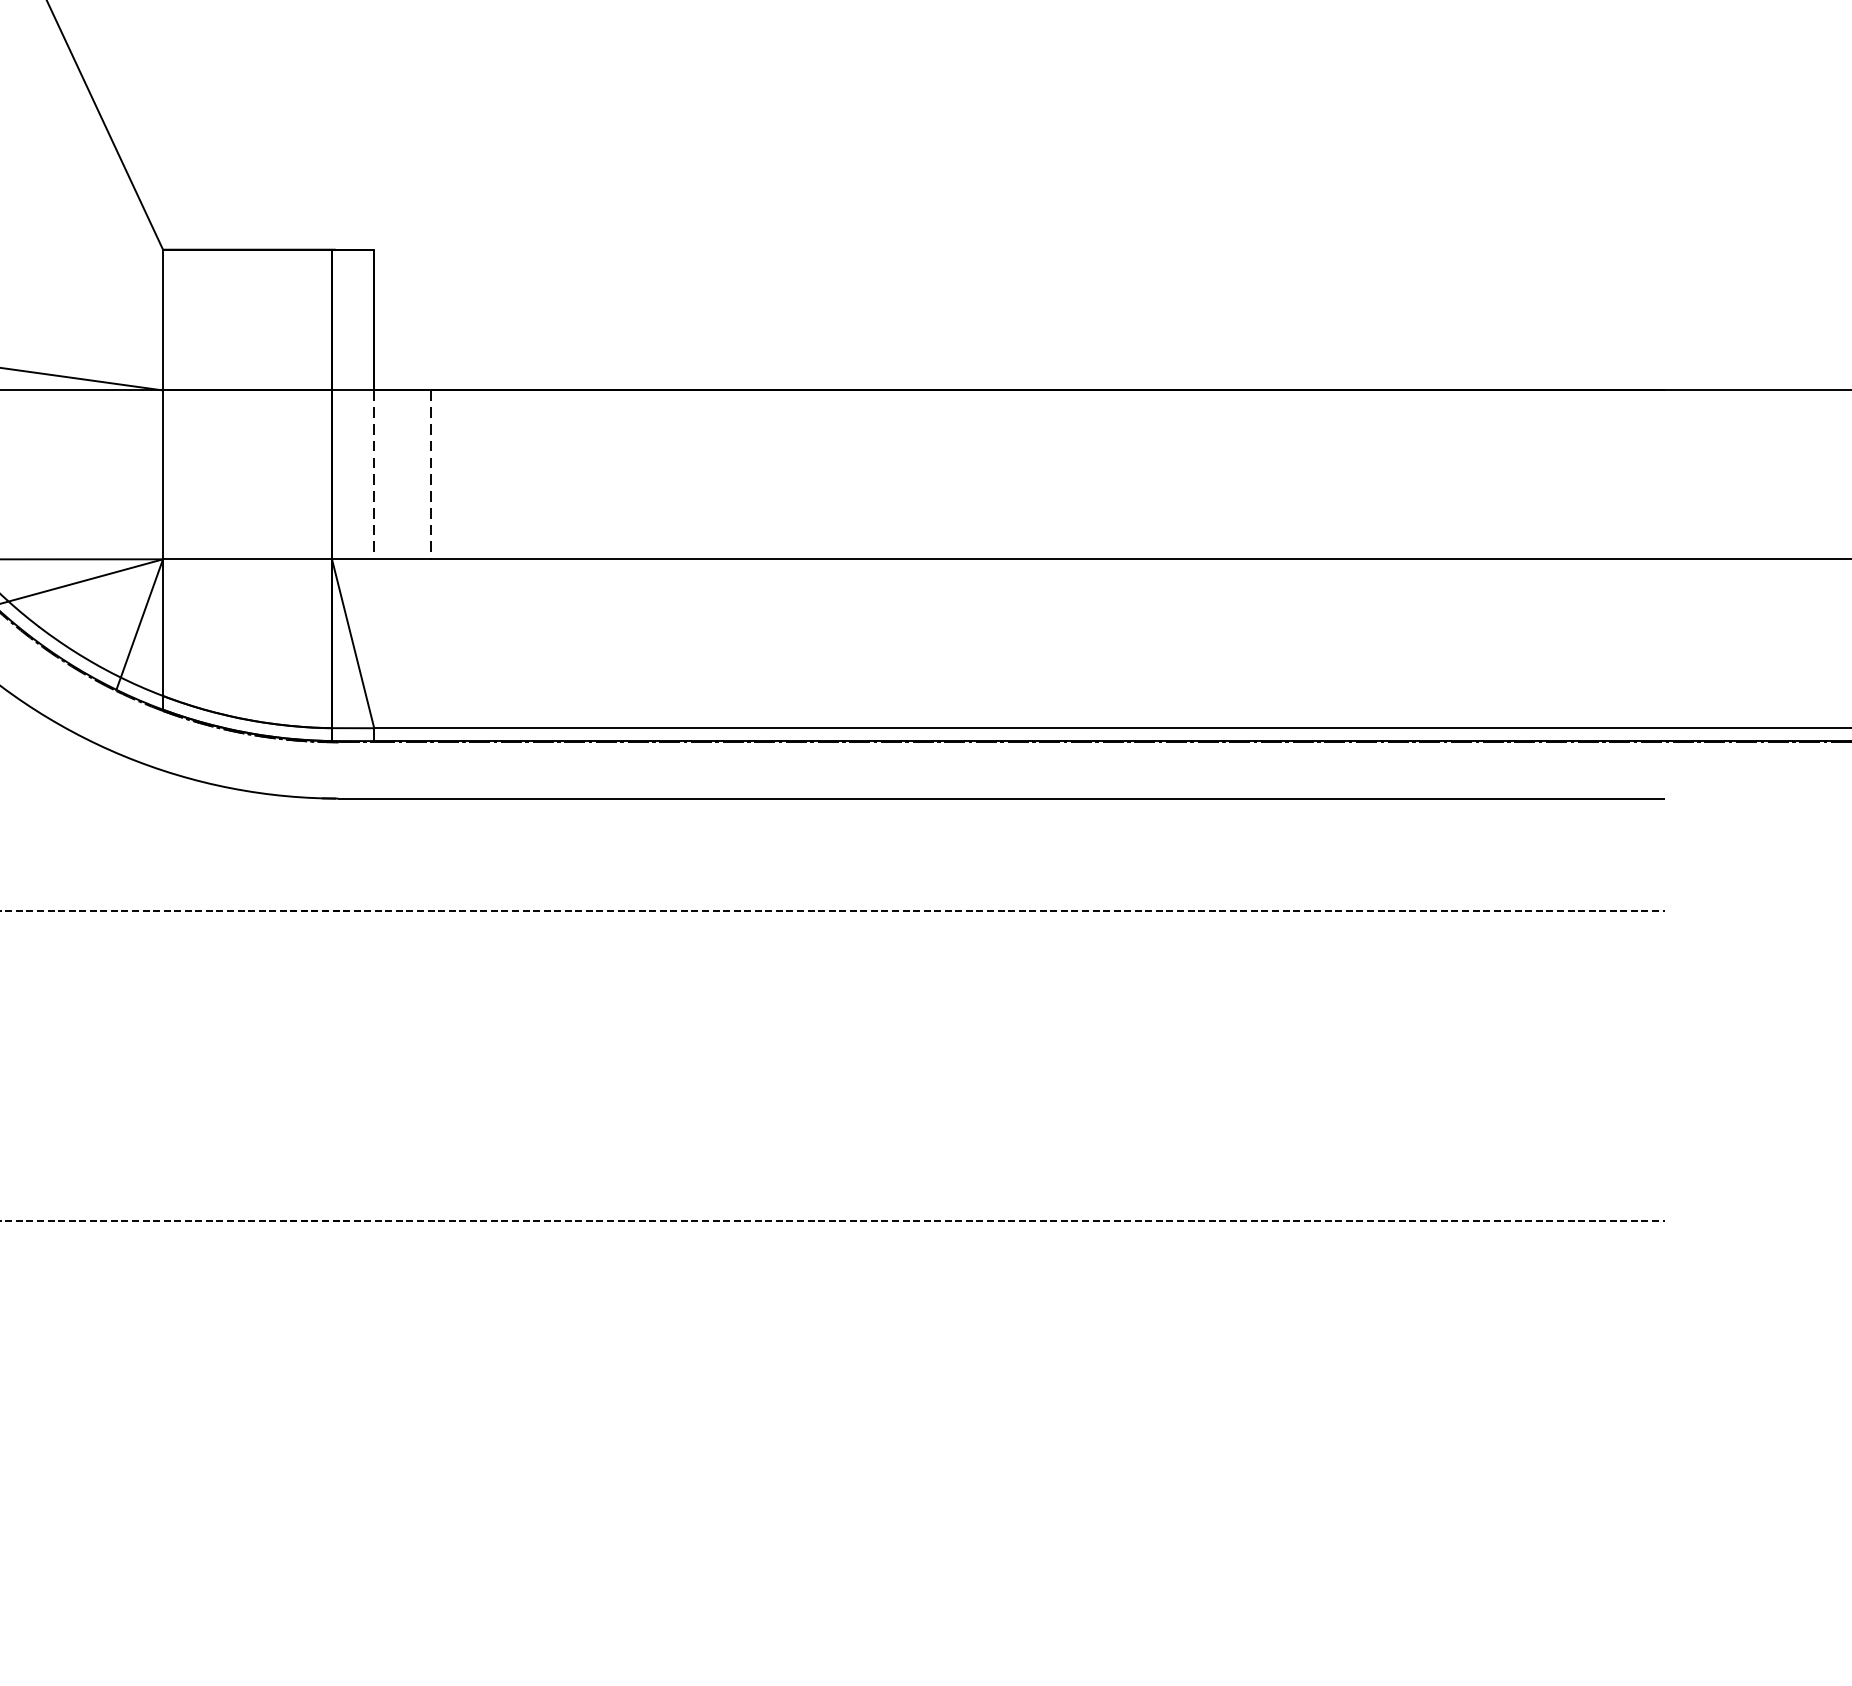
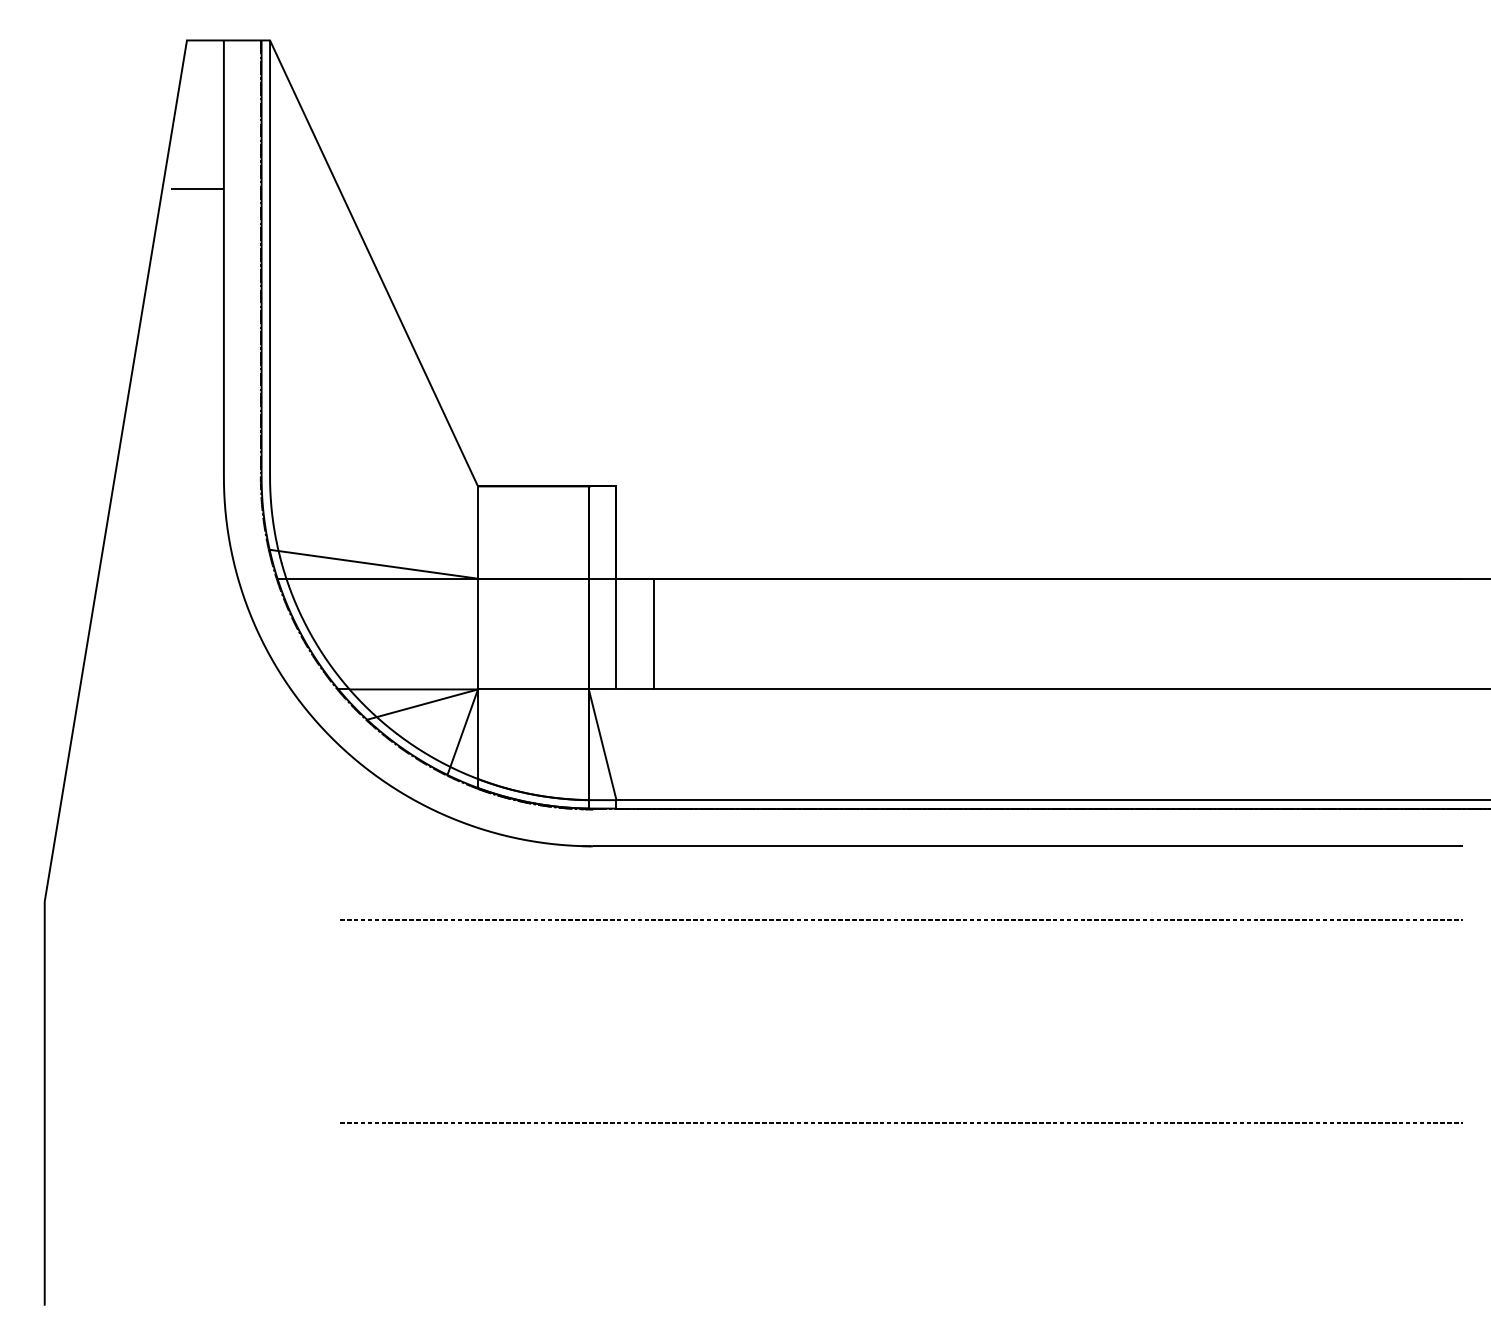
line: (374, 475) -> (616, 634), dashed -> solid
line: (430, 475) -> (653, 634), dashed -> solid

